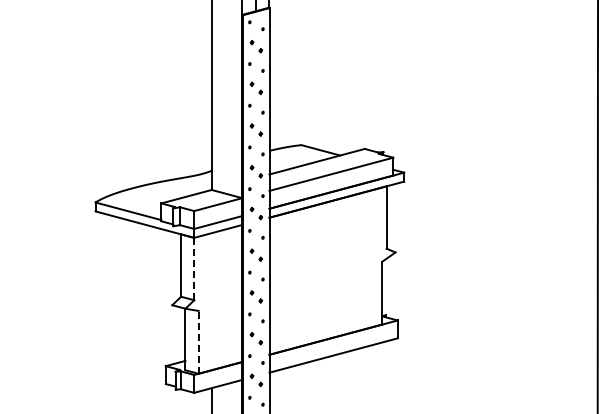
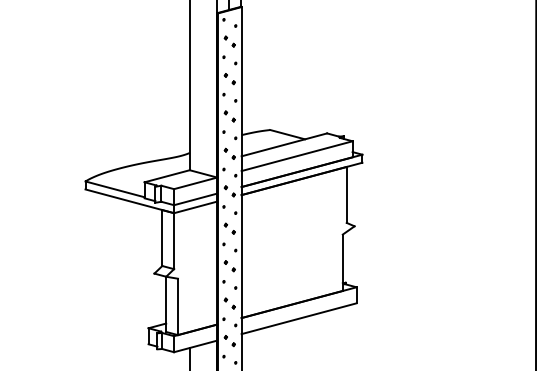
line: (194, 268) -> (174, 240), dashed -> solid
line: (198, 341) -> (177, 306), dashed -> solid

